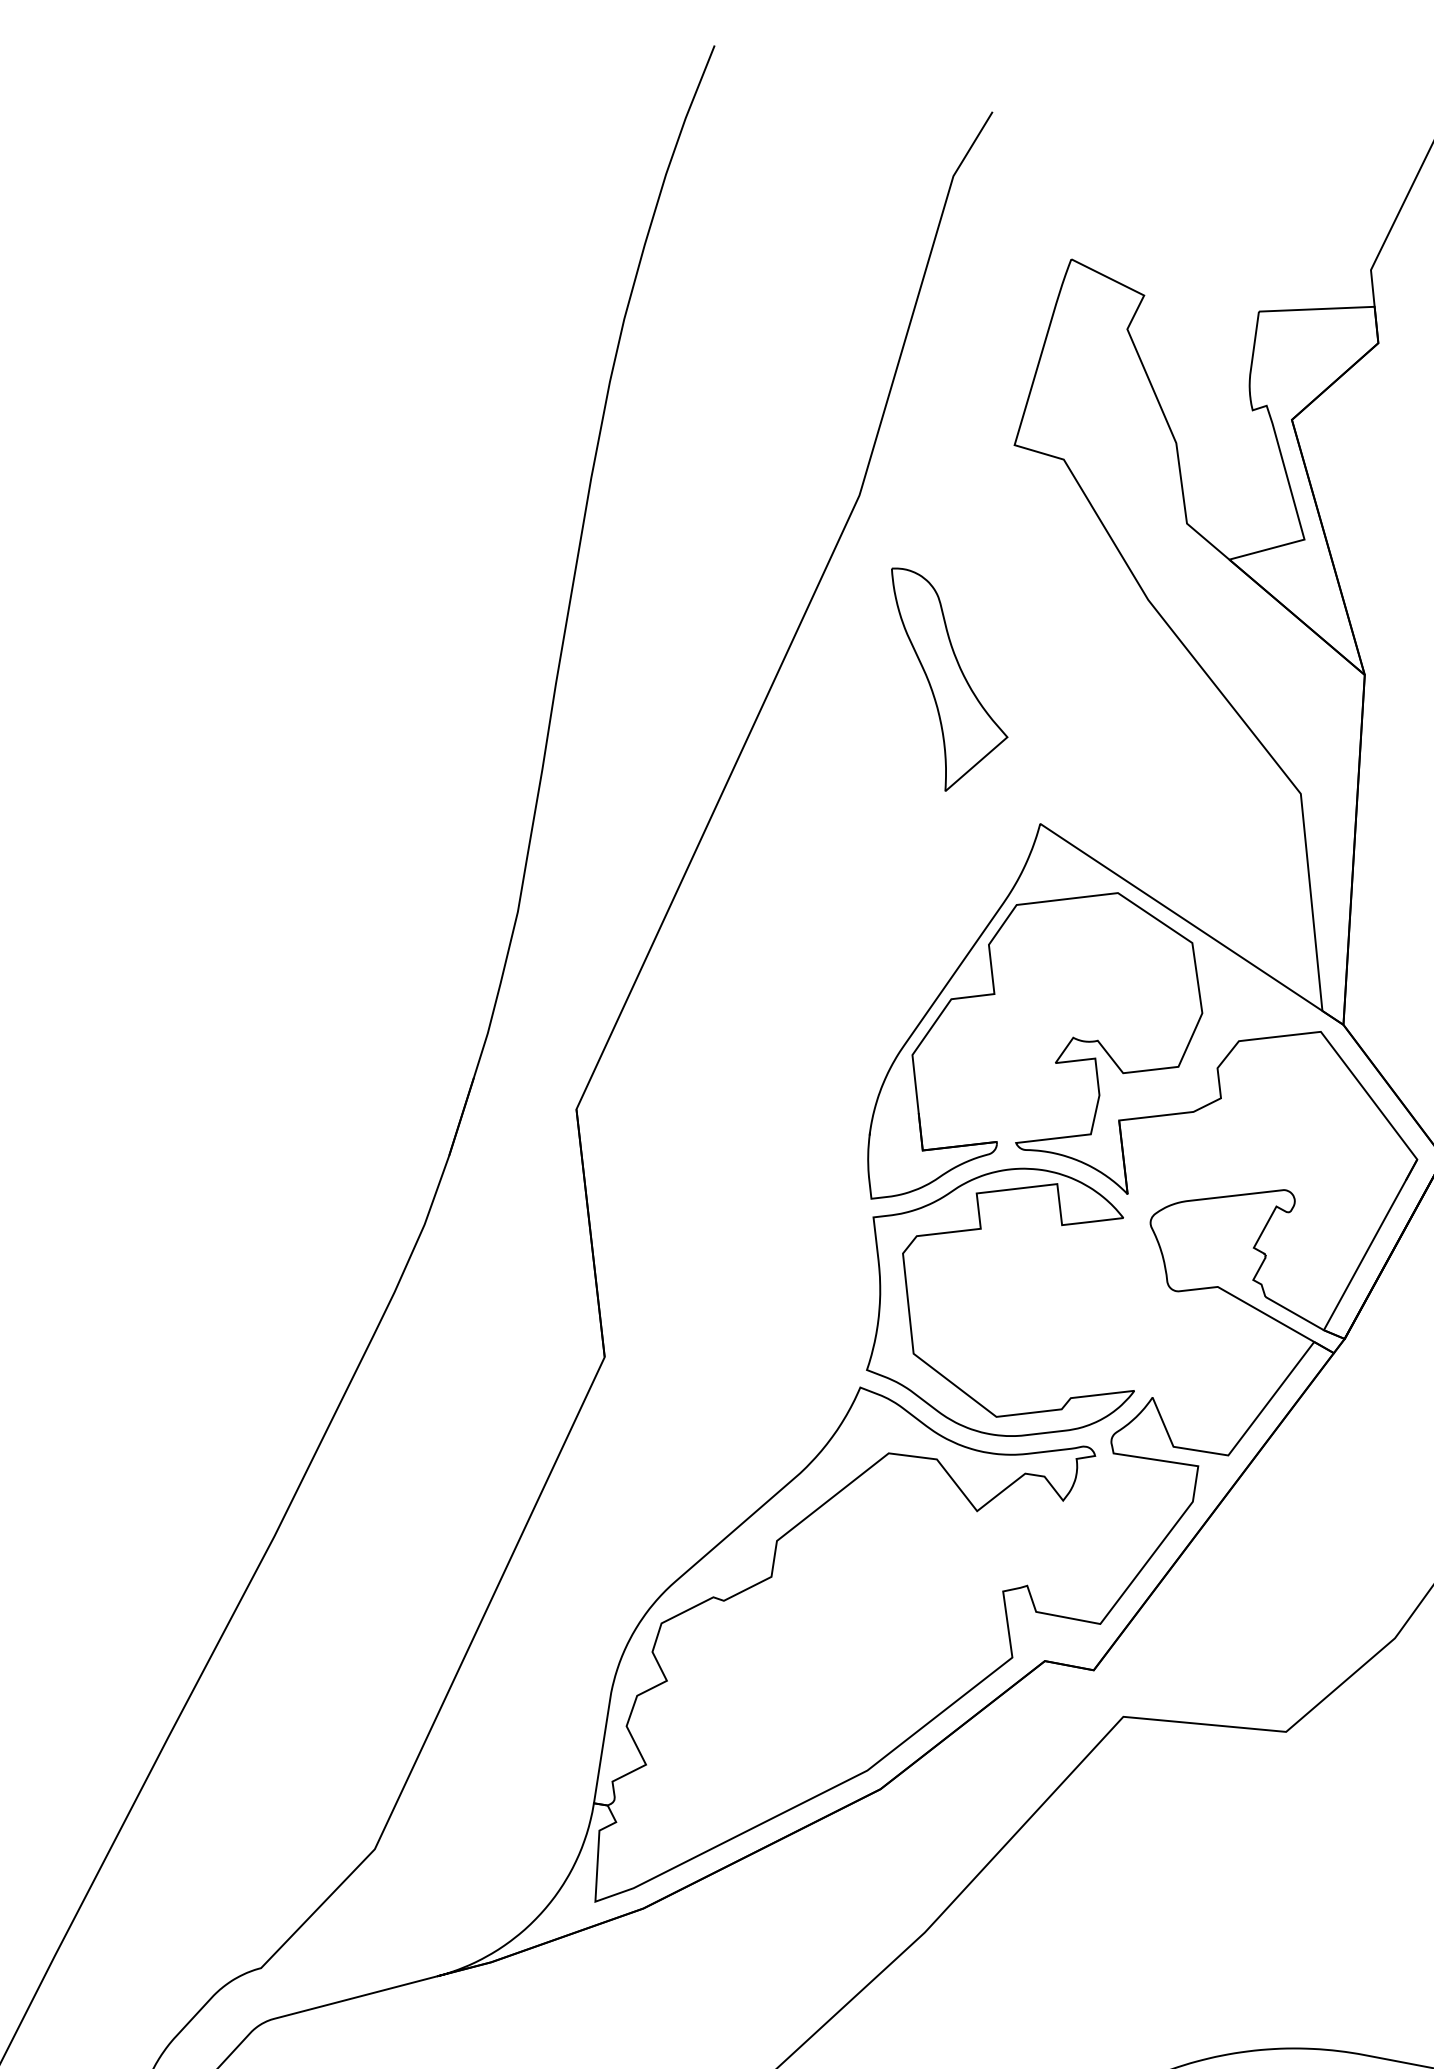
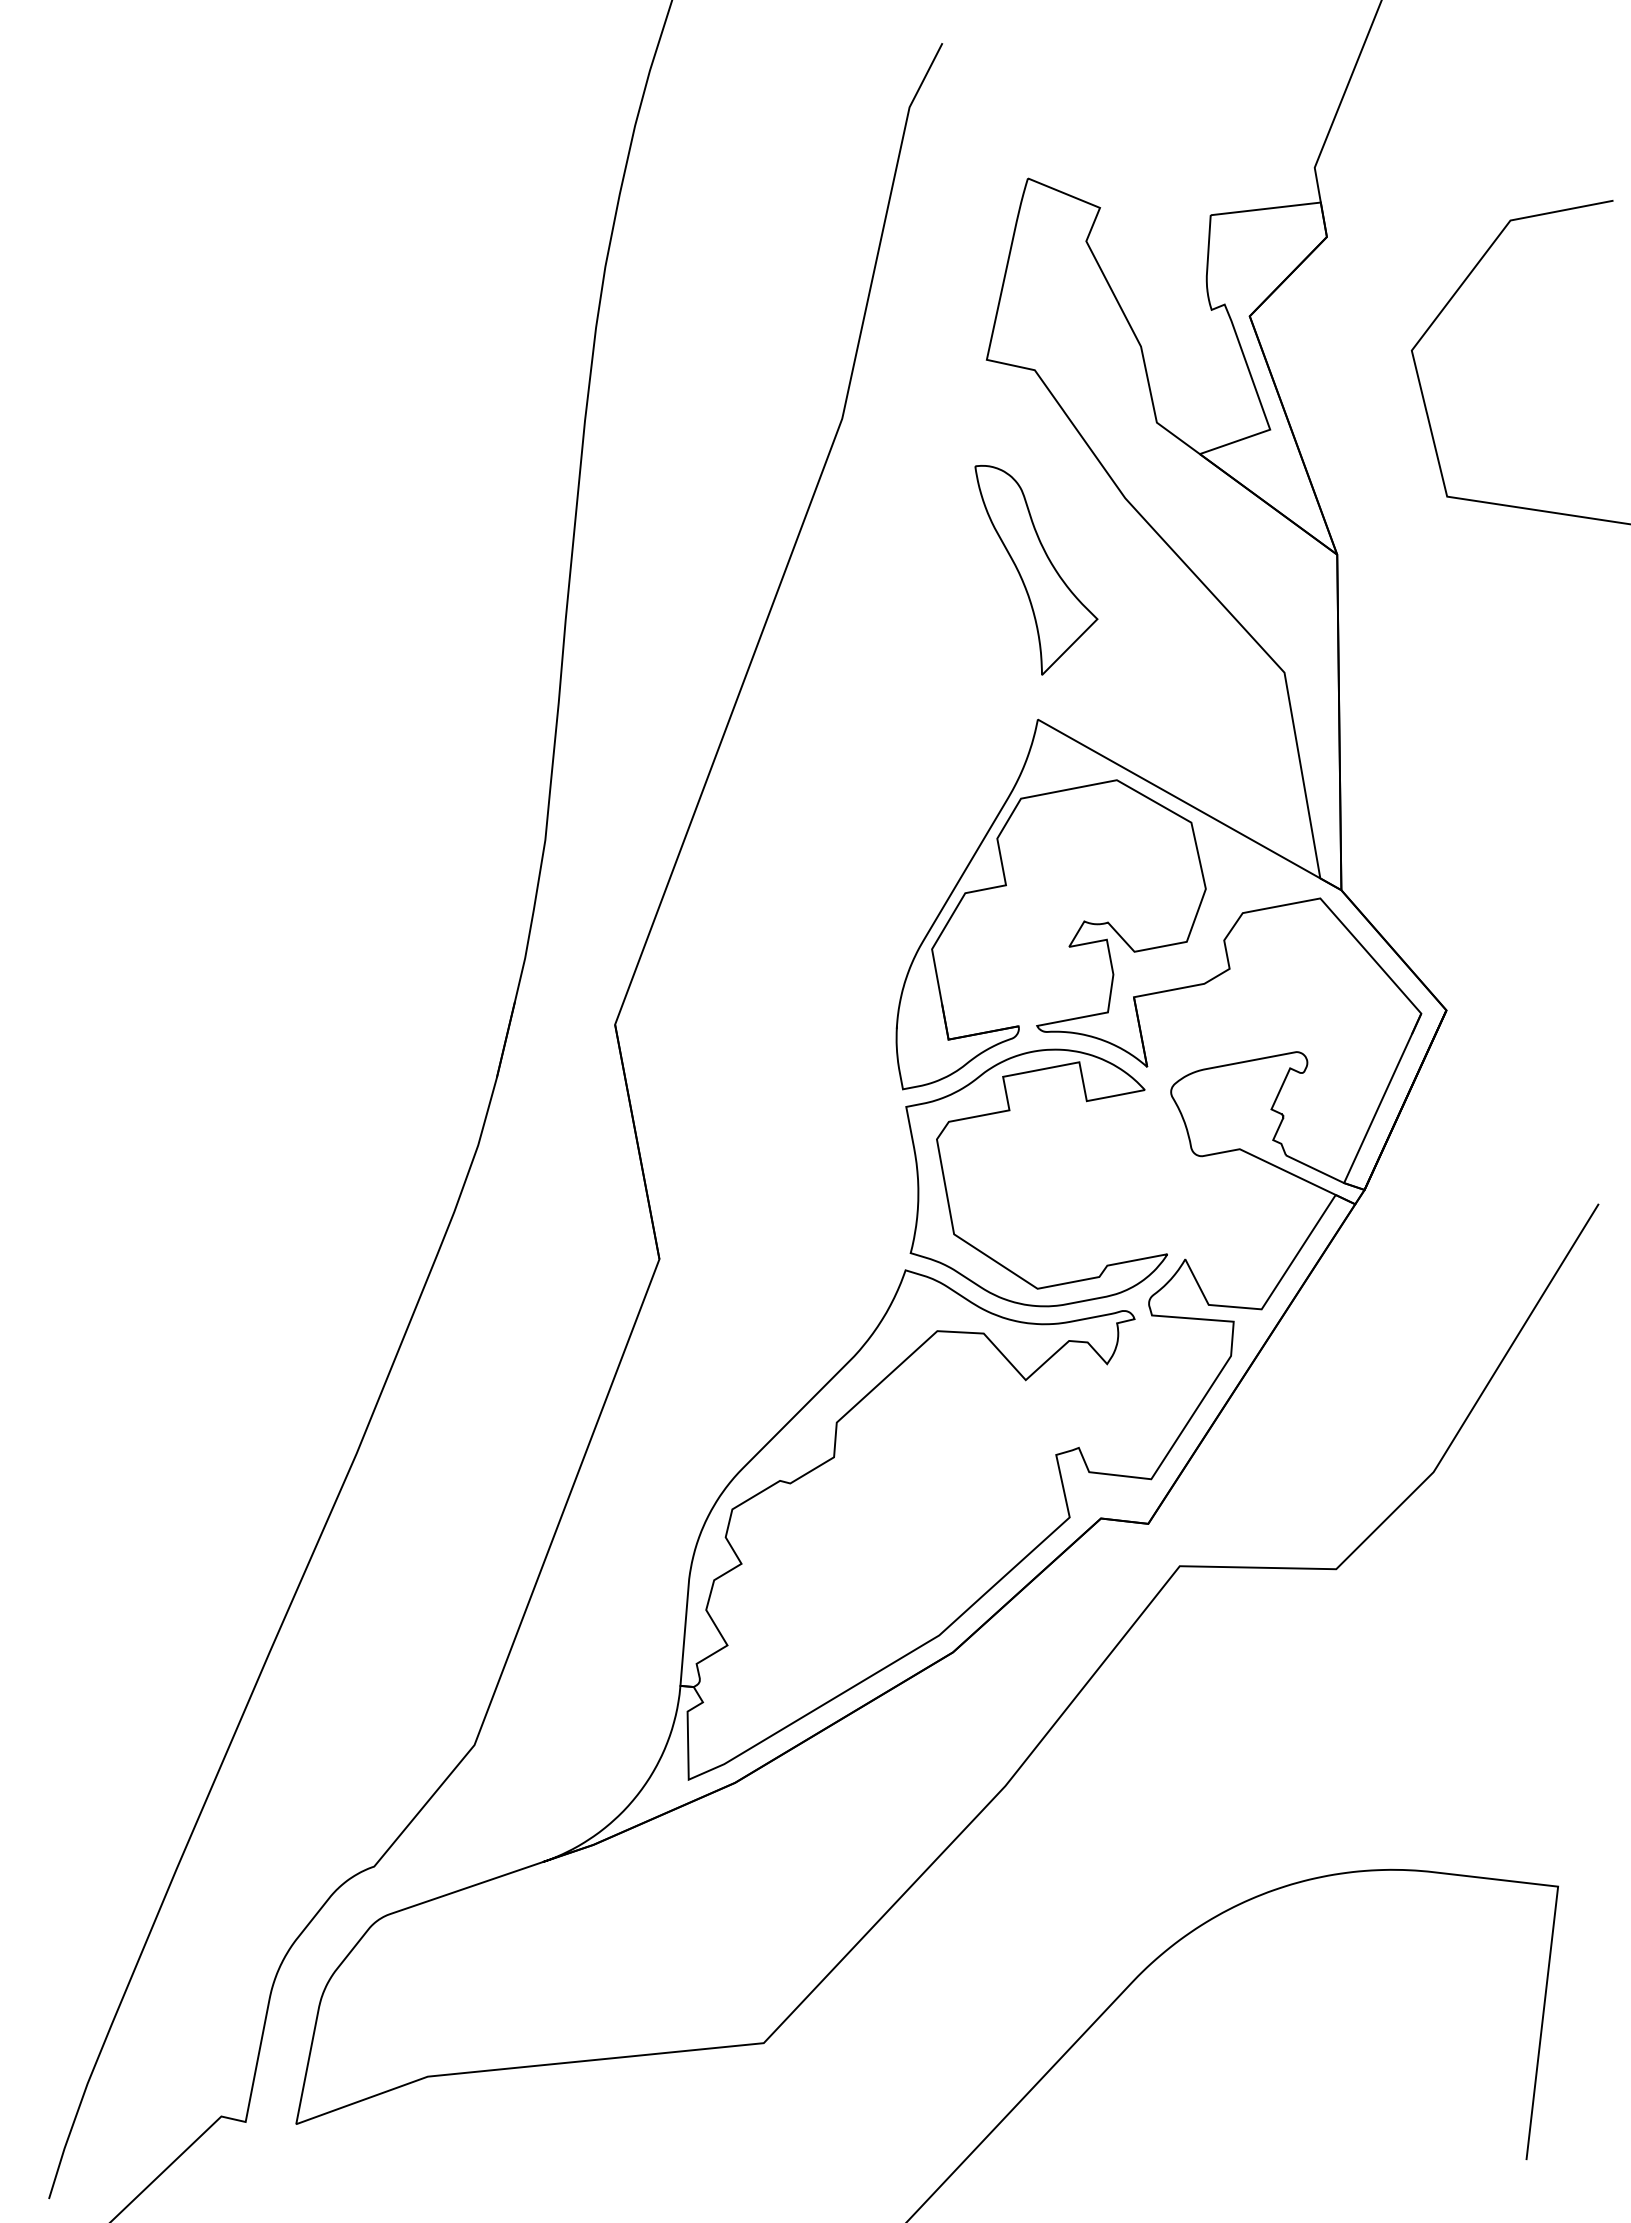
part: (947, 681) -> (1036, 570), moved

